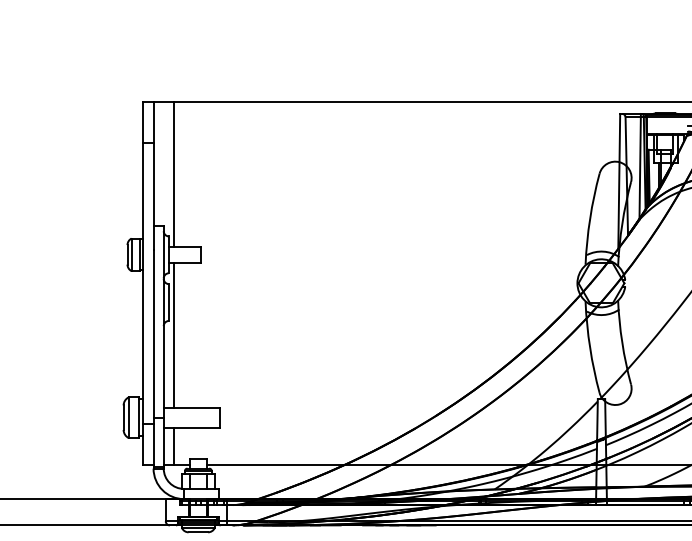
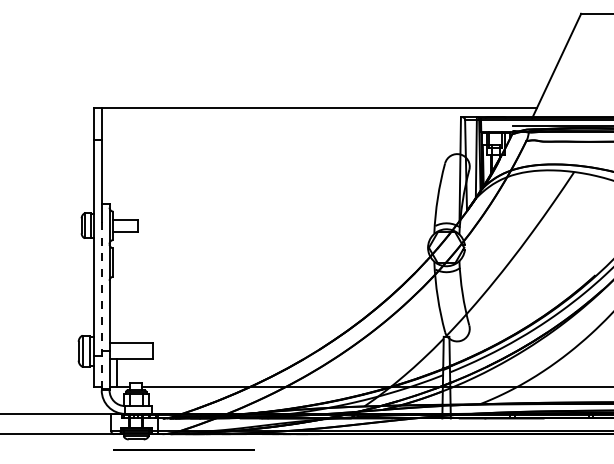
line: (174, 173) -> (117, 163), removed
line: (174, 334) -> (117, 287), removed
line: (153, 358) -> (101, 305), solid -> dashed

